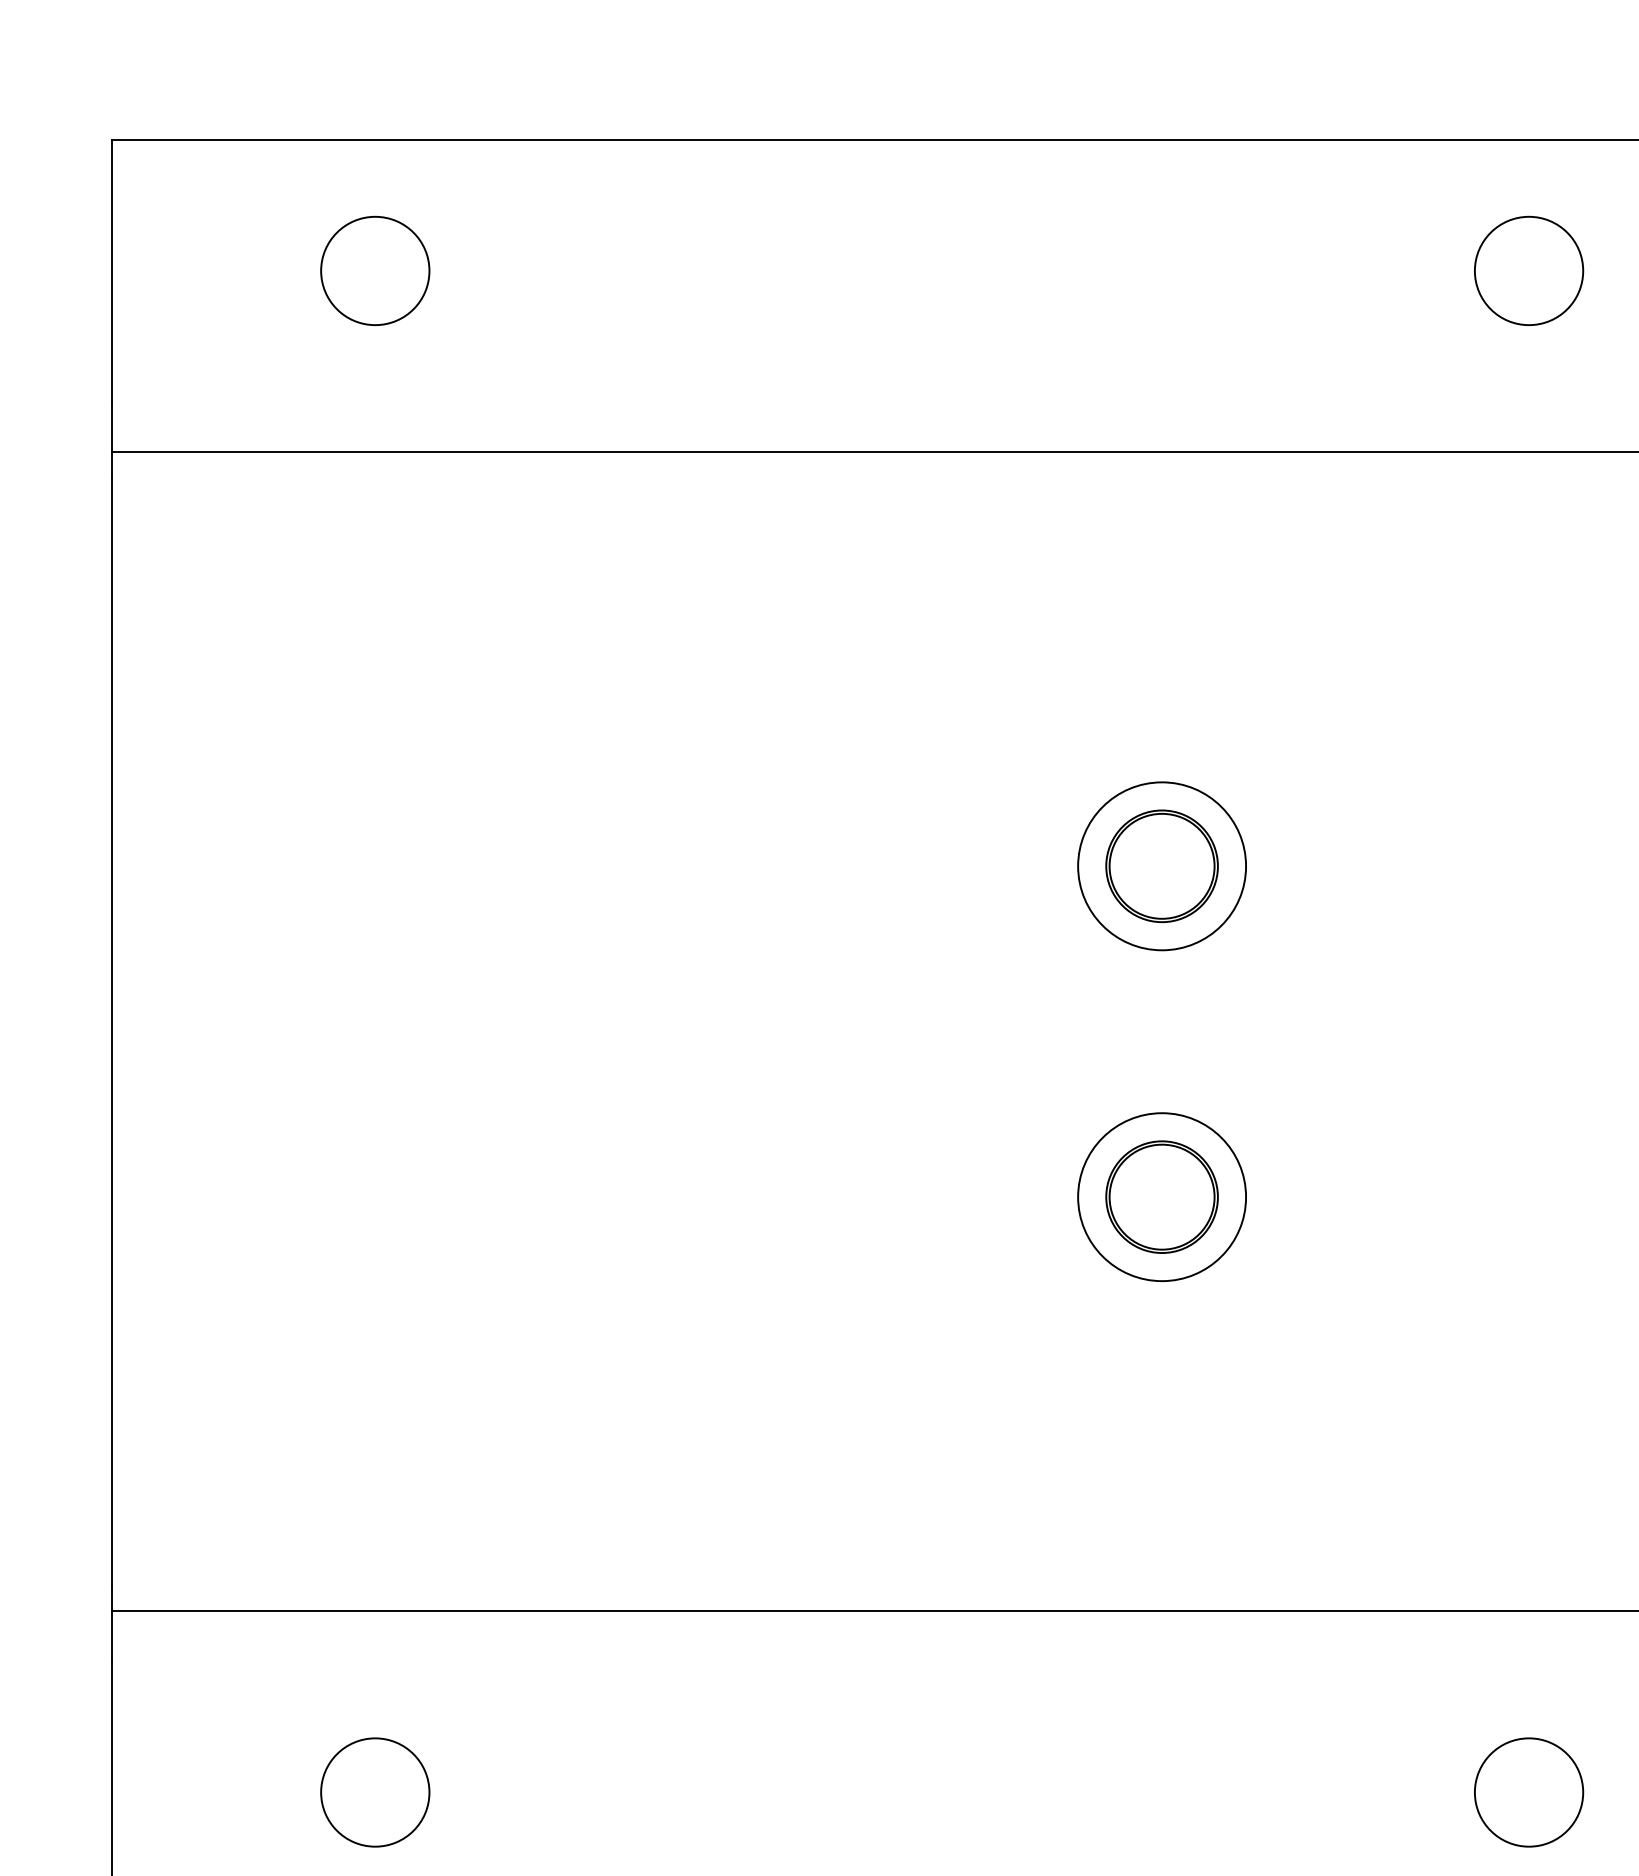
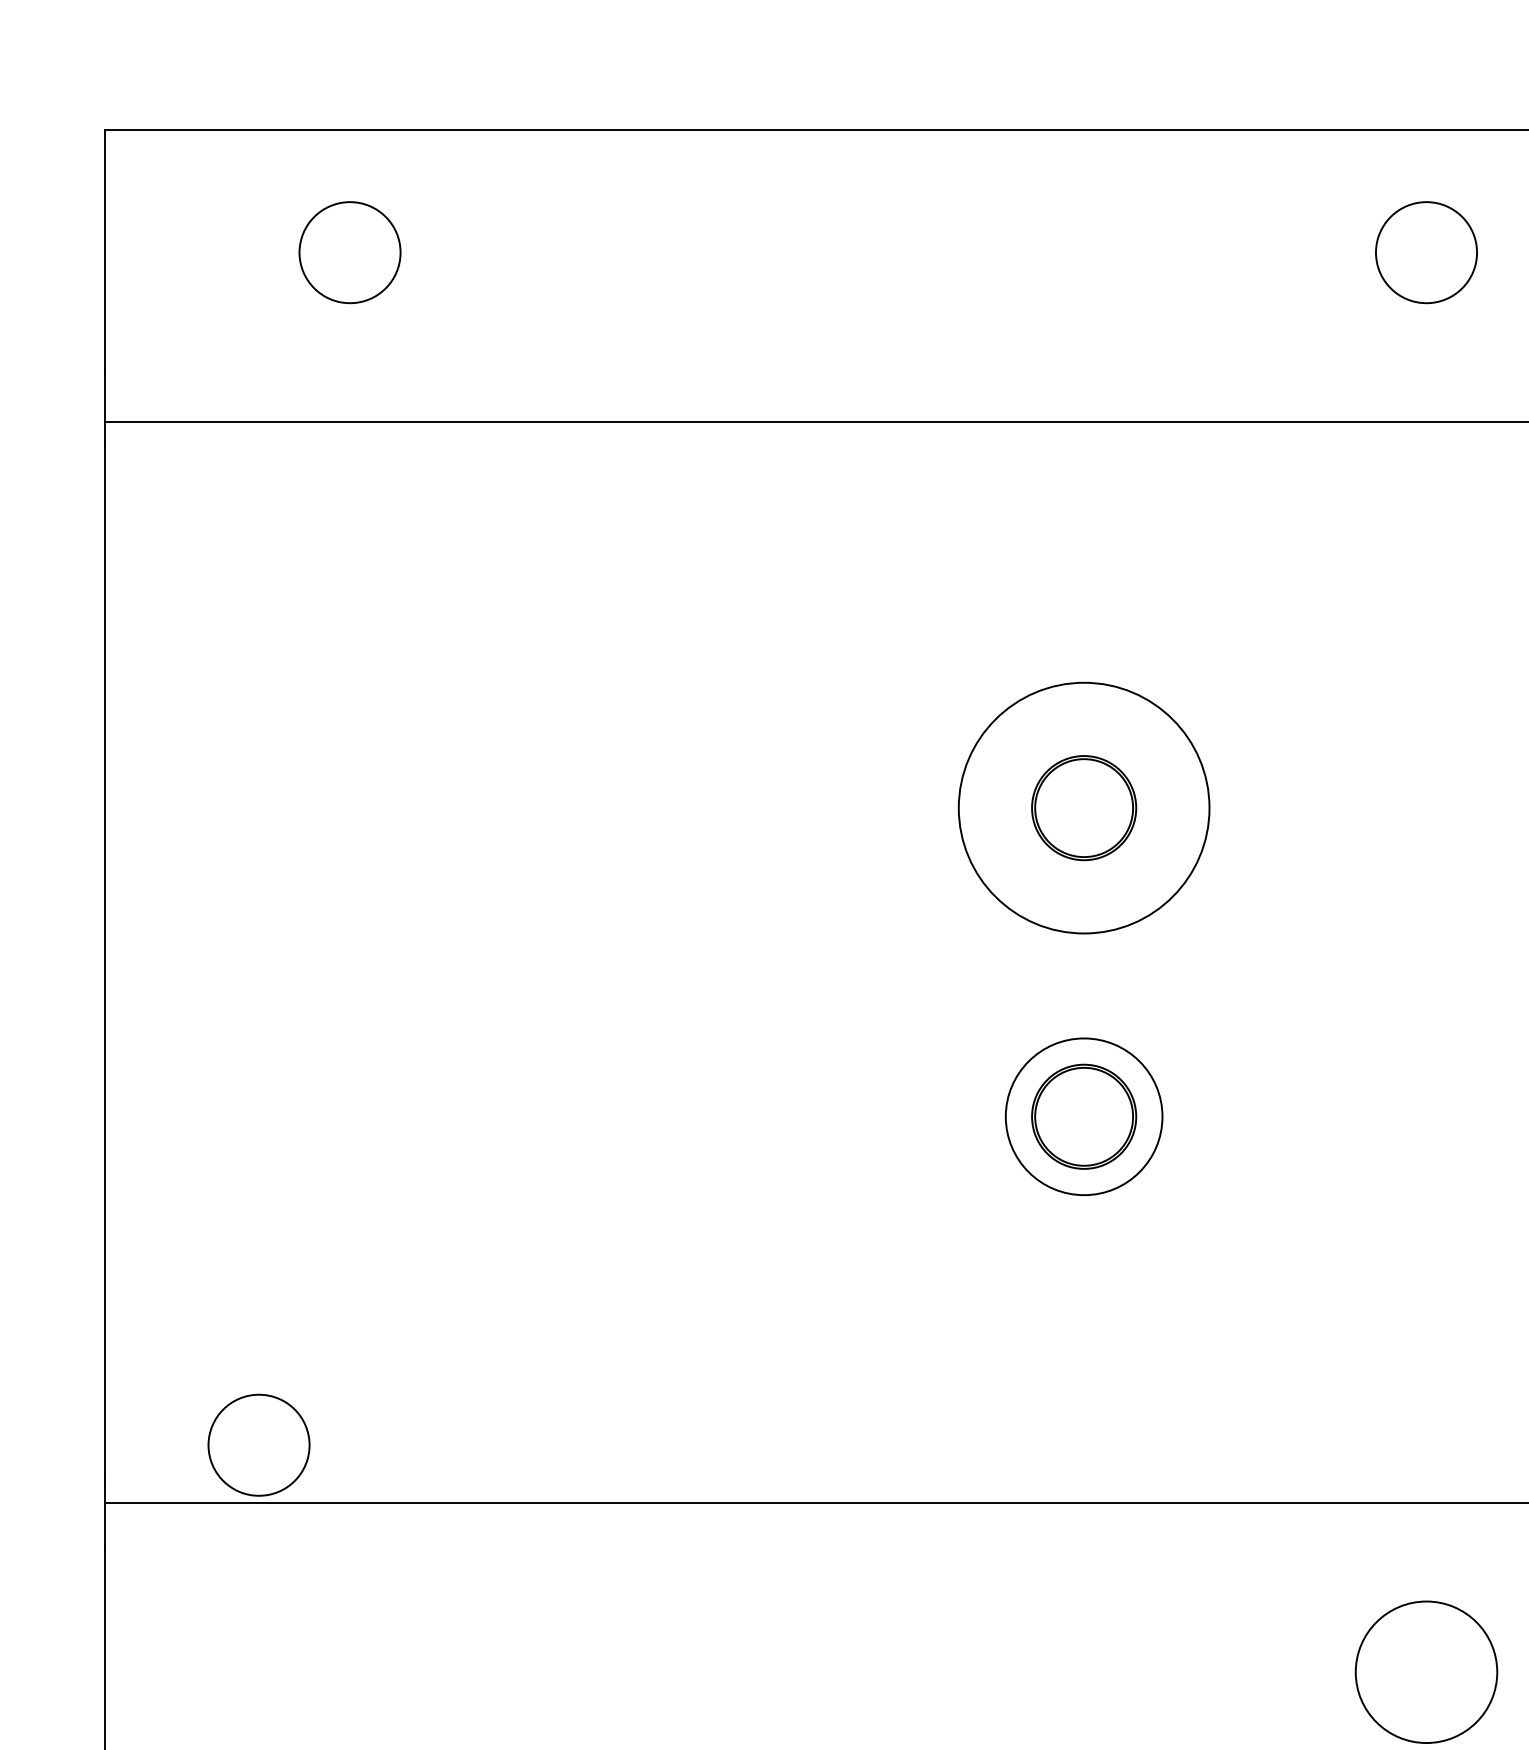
circle: (1161, 865) -> (1083, 807), size x1.6
circle: (374, 1791) -> (258, 1444), moved
circle: (1529, 1791) -> (1426, 1671), size x1.4

